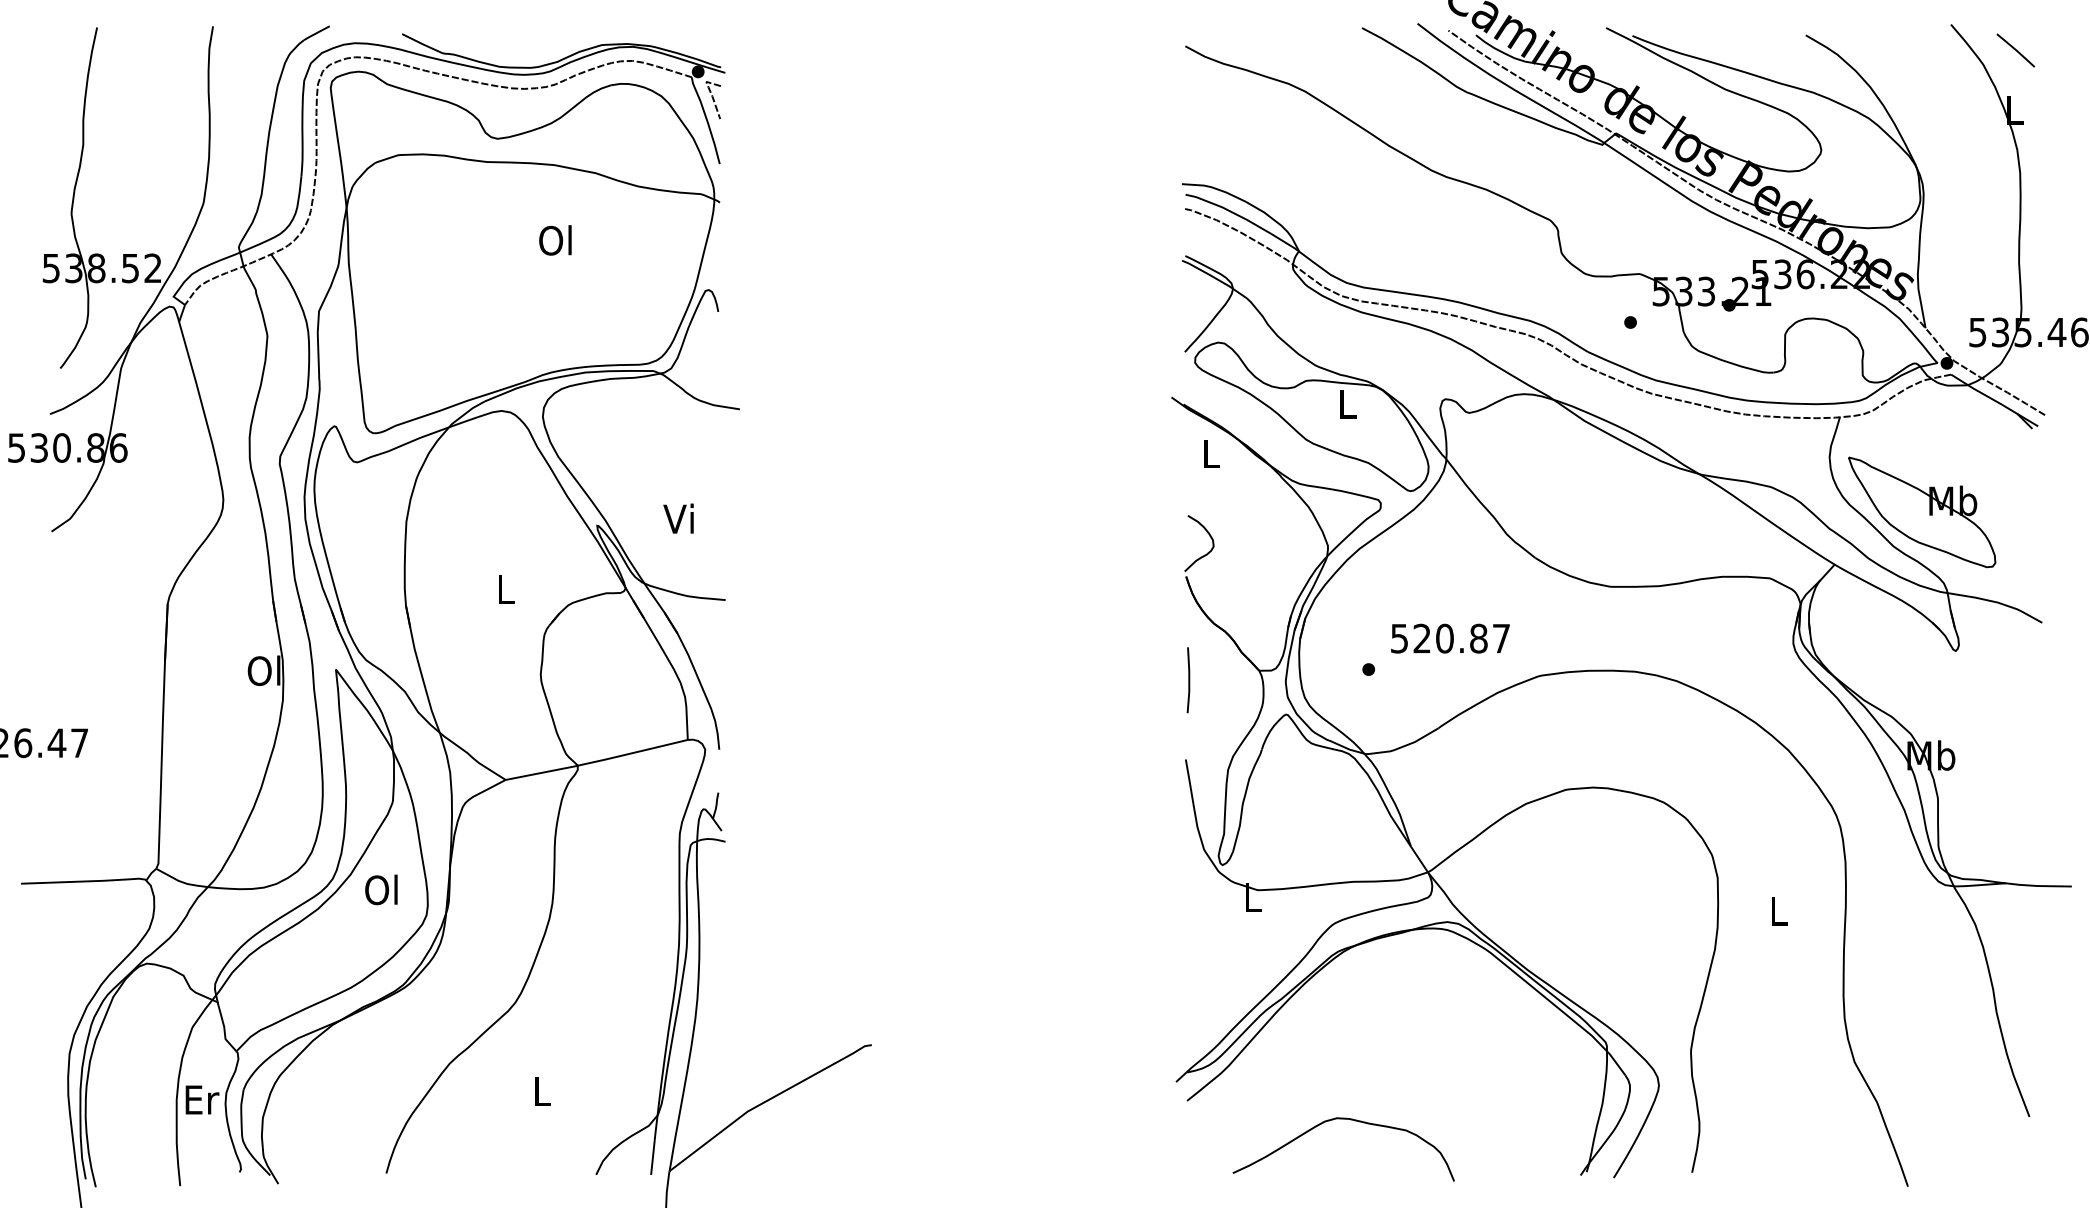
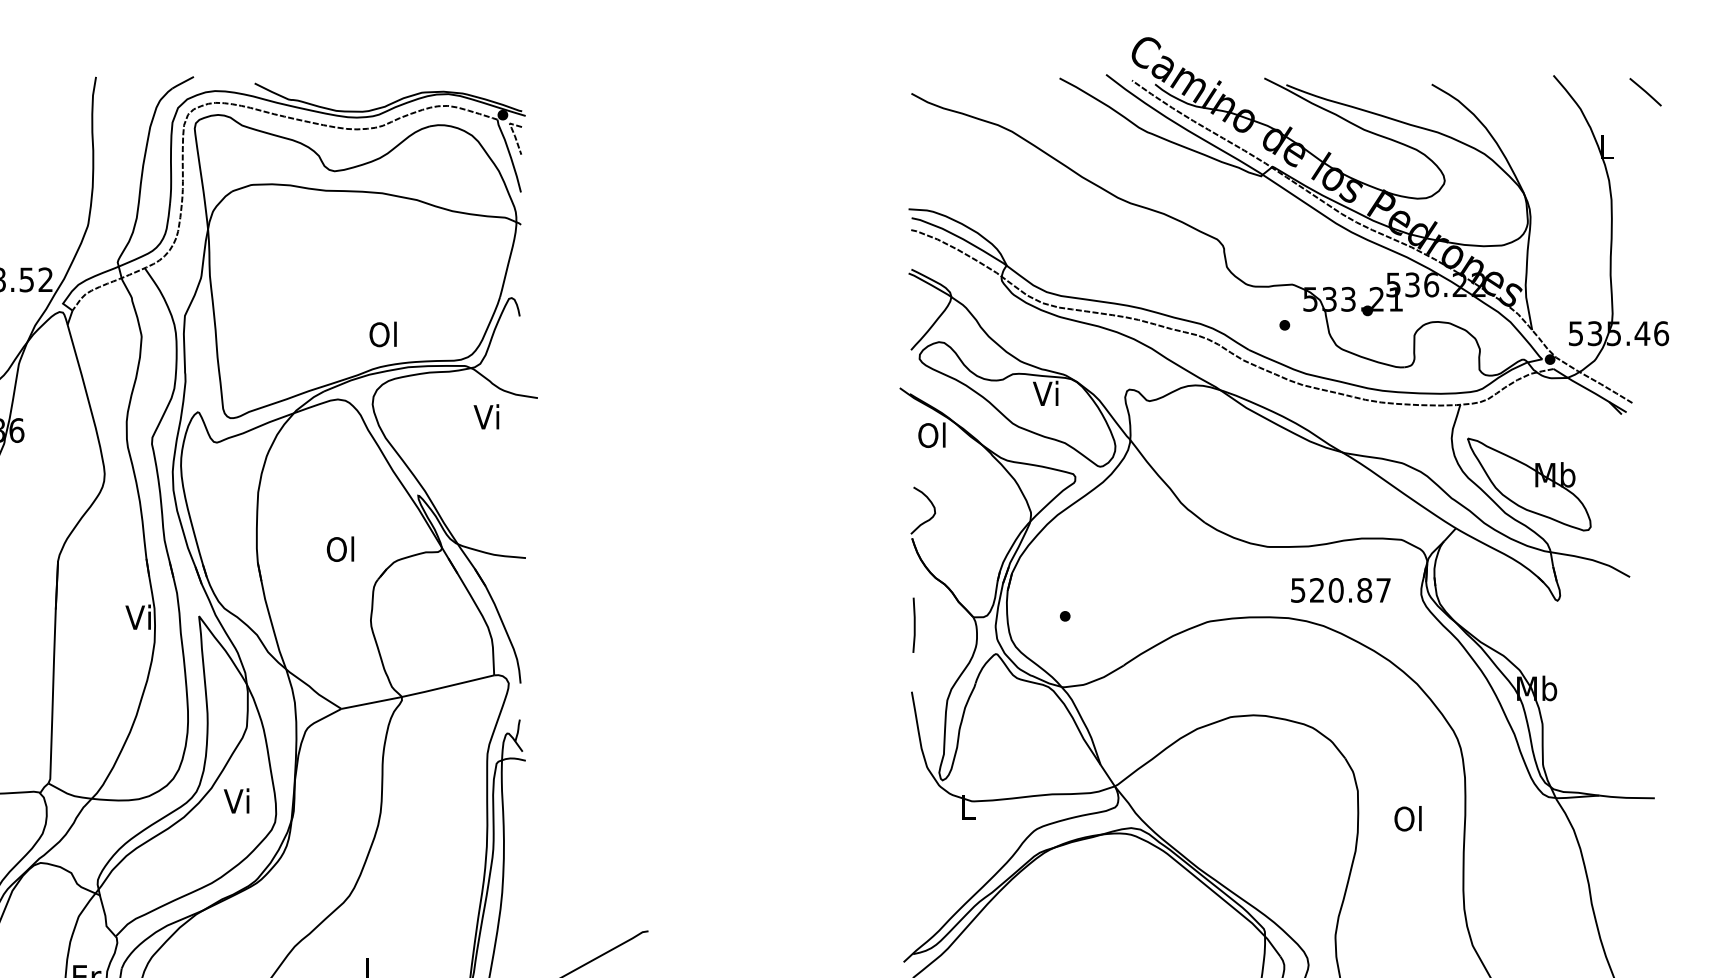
line: (2015, 50) -> (1645, 92), moved
text: (555, 240) -> (383, 334), moved
text: (1345, 403) -> (1045, 393), L -> Vi
text: (1209, 453) -> (931, 435), L -> Ol
text: (678, 518) -> (486, 416), moved
text: (504, 589) -> (340, 549), L -> Ol
text: (1450, 638) -> (1340, 590), moved
text: (263, 670) -> (138, 617), Ol -> Vi
text: (381, 889) -> (237, 800), Ol -> Vi
text: (1777, 910) -> (1408, 818), L -> Ol

